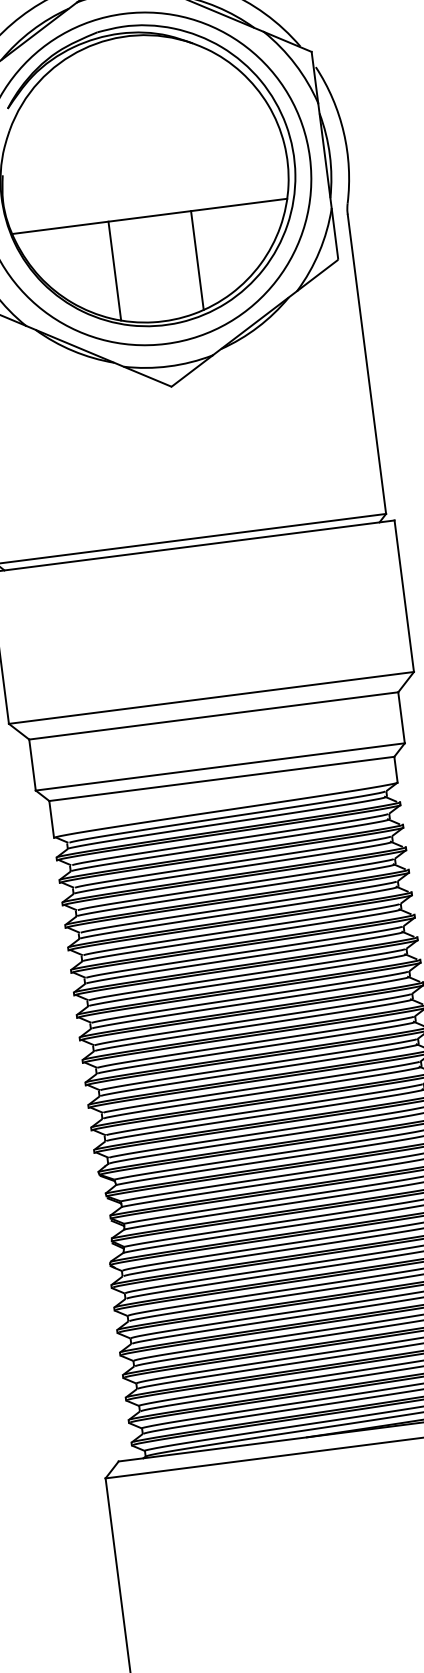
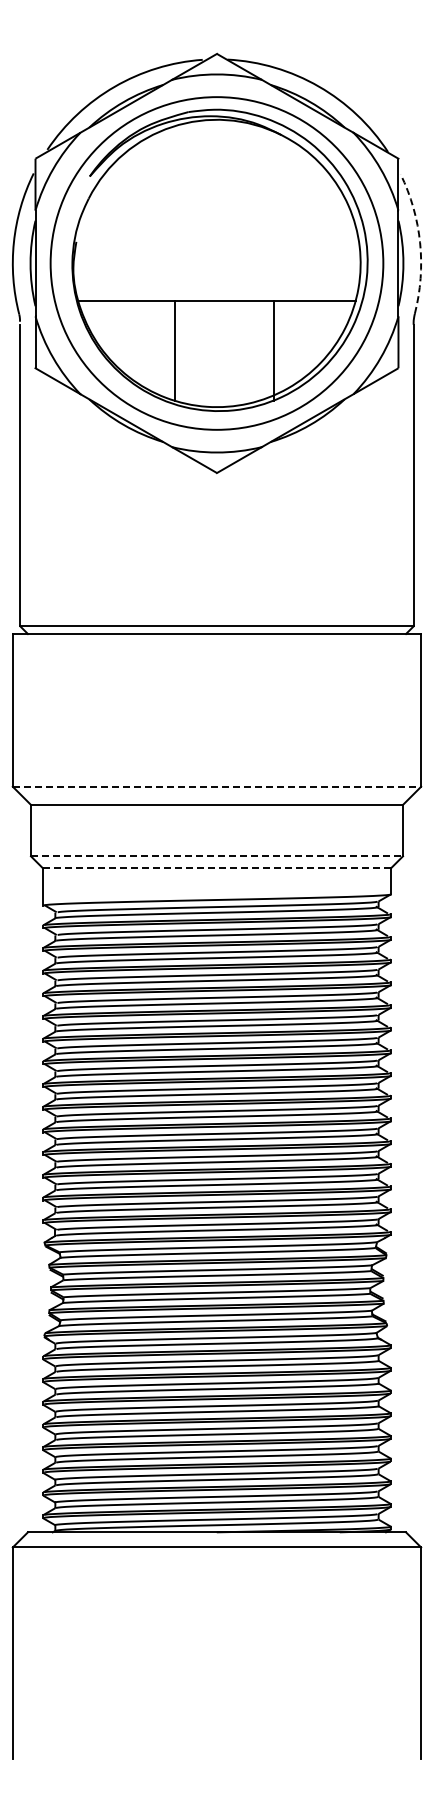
arc: (344, 132) -> (420, 242), solid -> dashed
line: (197, 259) -> (273, 350), moved
line: (211, 697) -> (217, 786), solid -> dashed
line: (220, 767) -> (217, 856), solid -> dashed
line: (221, 779) -> (216, 868), solid -> dashed

